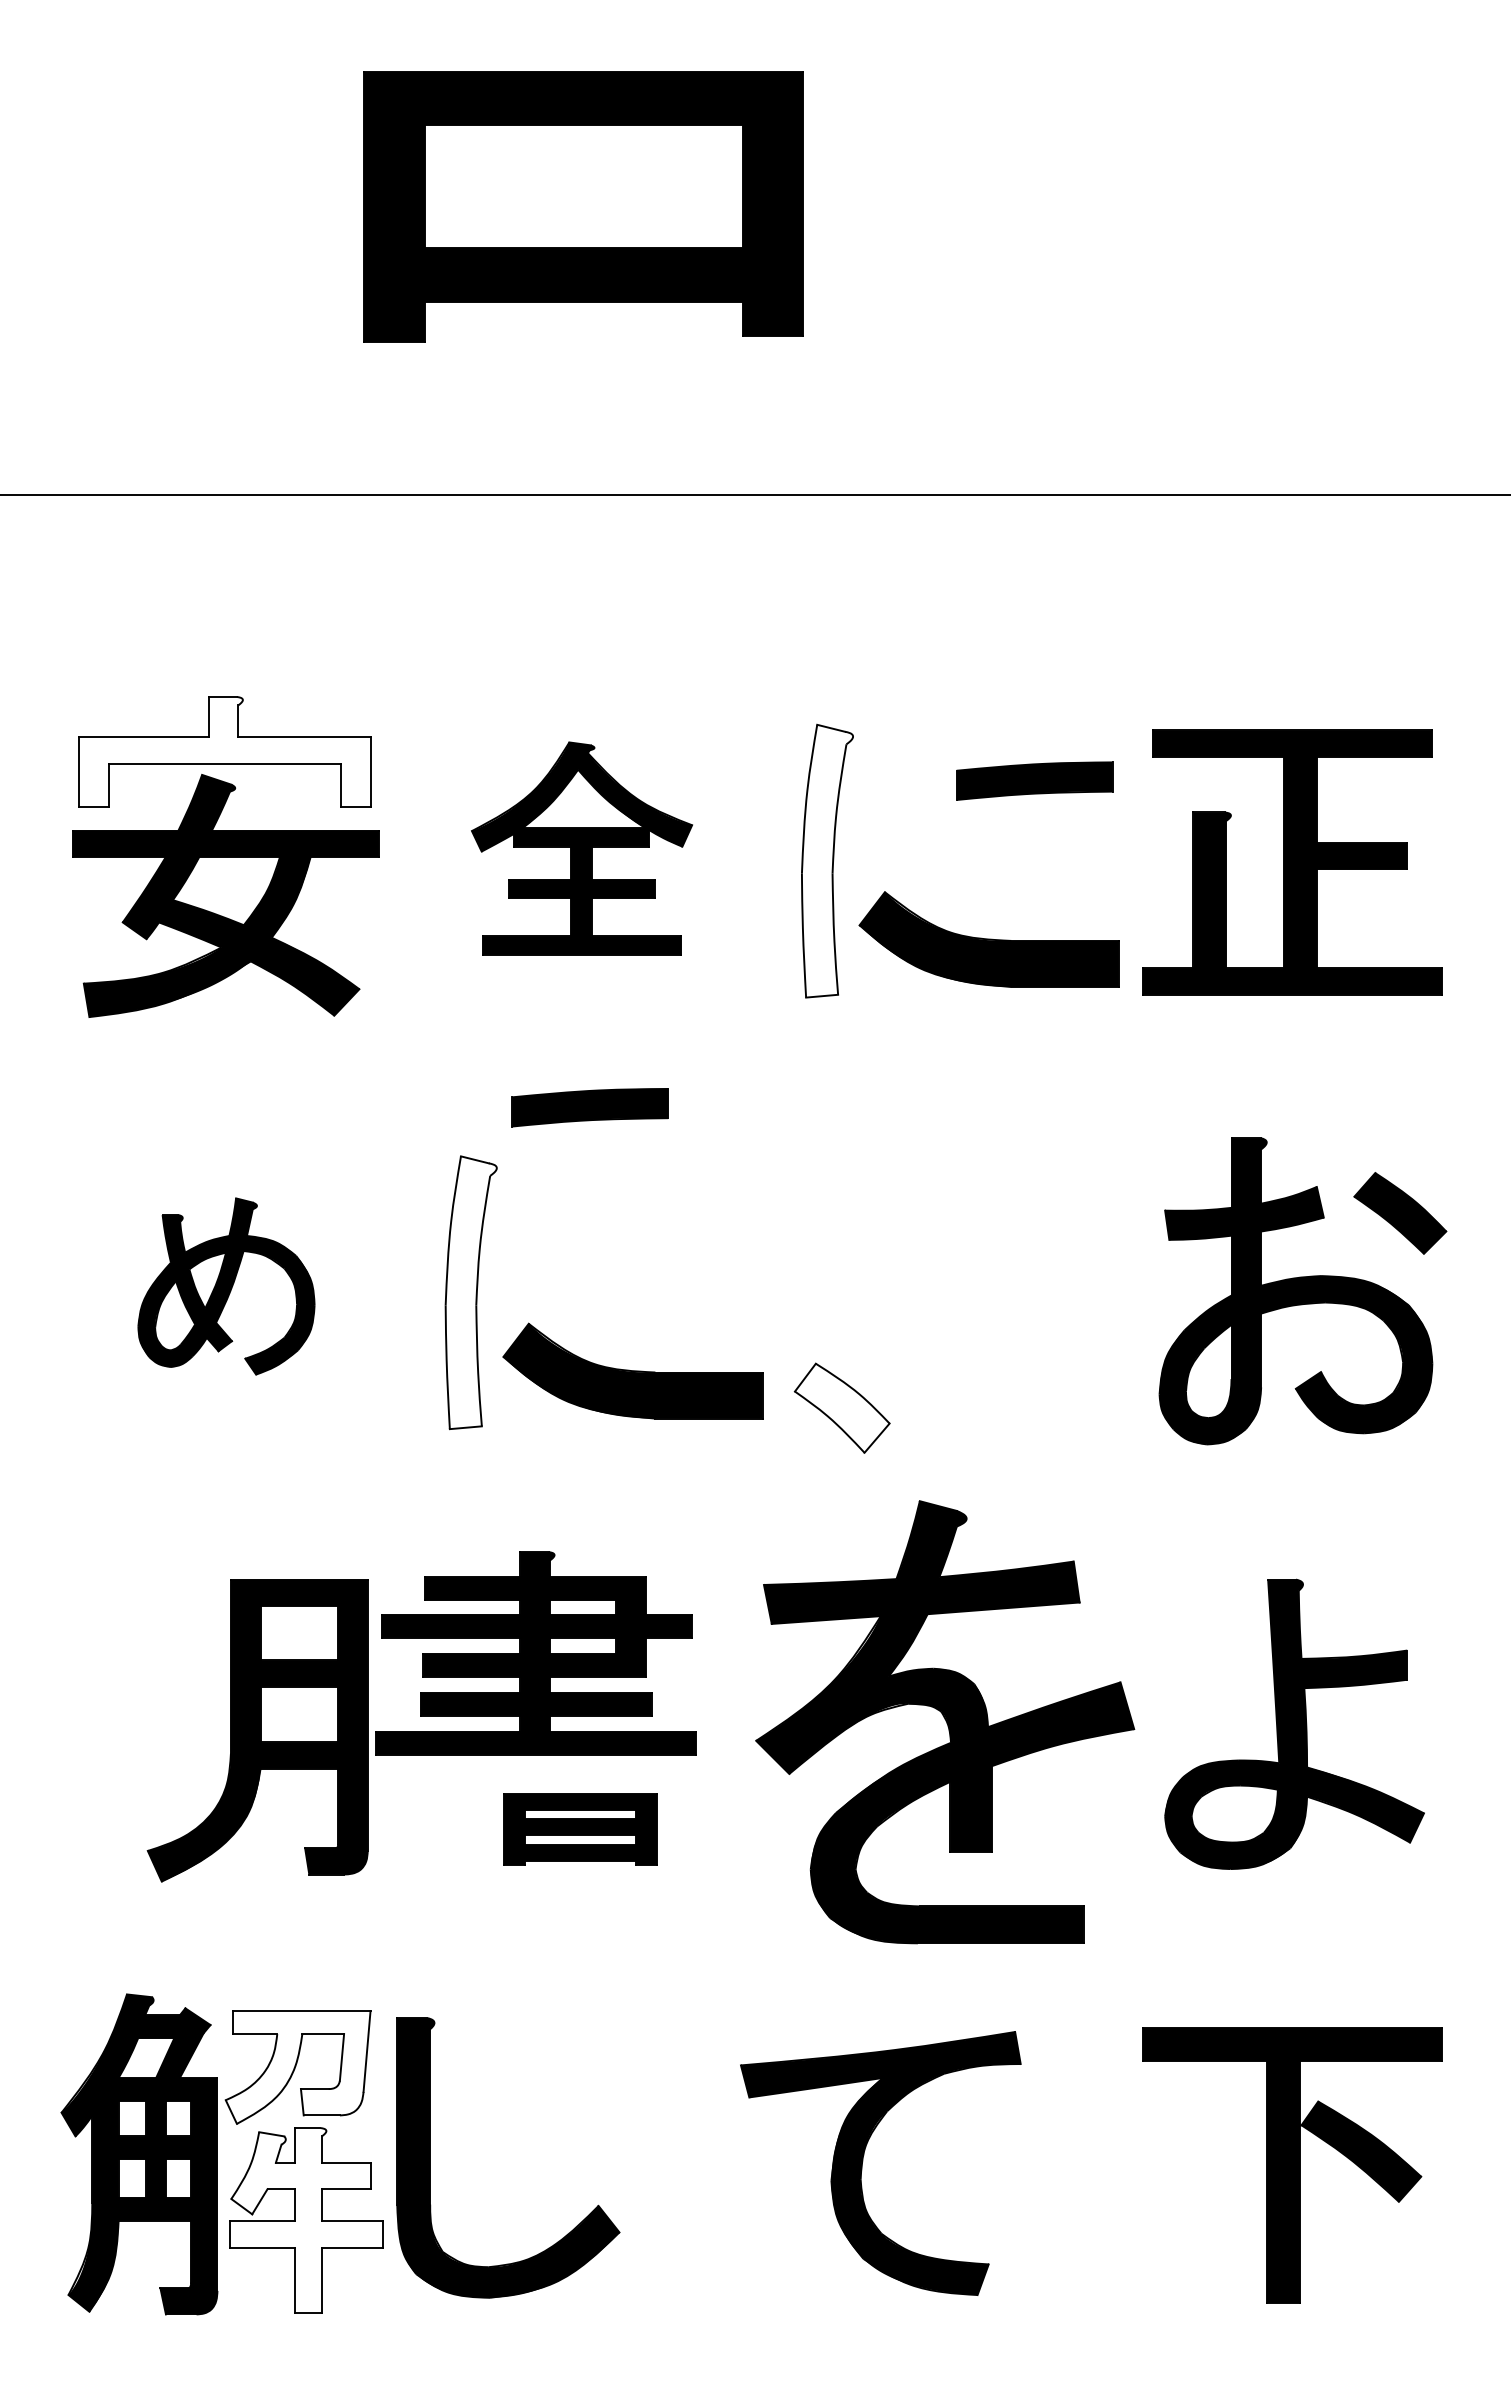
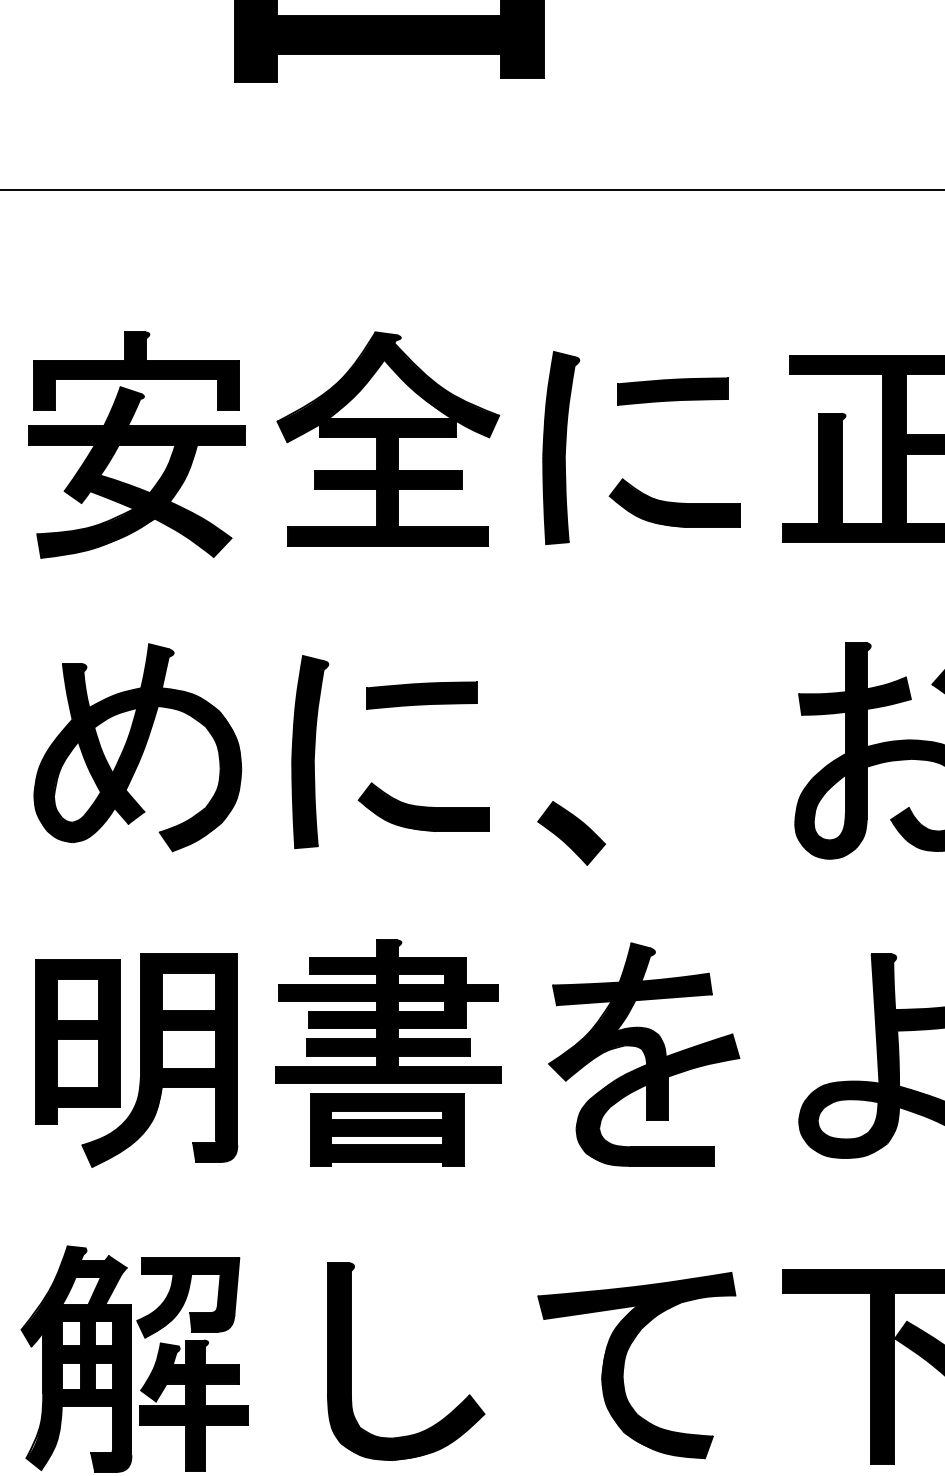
fill: (224, 751) -> (136, 370), added
part: (1034, 780) -> (672, 391), moved
part: (581, 848) -> (387, 439), size x1.43
fill: (827, 860) -> (561, 447), added
part: (988, 939) -> (674, 503), size x0.71
part: (589, 1107) -> (421, 695), moved
part: (226, 1286) -> (137, 747), size x1.67
fill: (470, 1292) -> (309, 751), added
part: (632, 1370) -> (423, 806), size x0.71
fill: (841, 1407) -> (571, 832), added
part: (535, 1653) -> (387, 1011), moved
part: (141, 1703) -> (77, 1041), added
part: (945, 1721) -> (644, 1054), size x0.71
part: (580, 1829) -> (387, 1130), size x1.43
fill: (297, 2067) -> (187, 1297), added
part: (430, 2157) -> (351, 1361), moved
part: (863, 2161) -> (624, 1364), moved
fill: (306, 2220) -> (194, 1405), added

